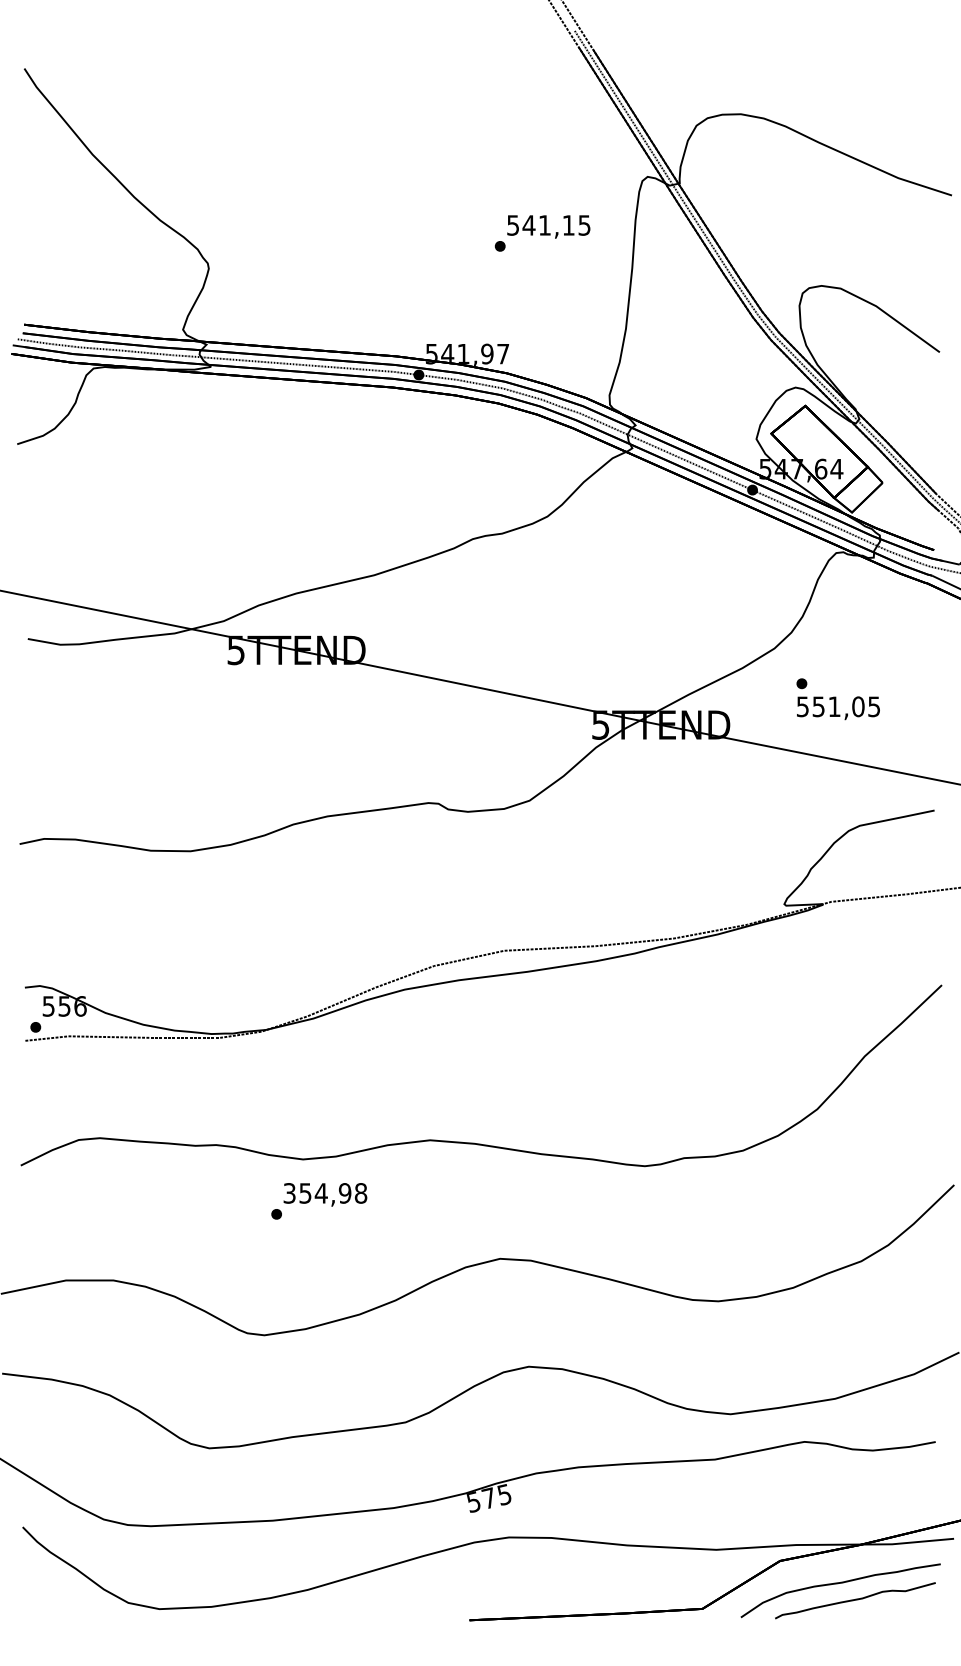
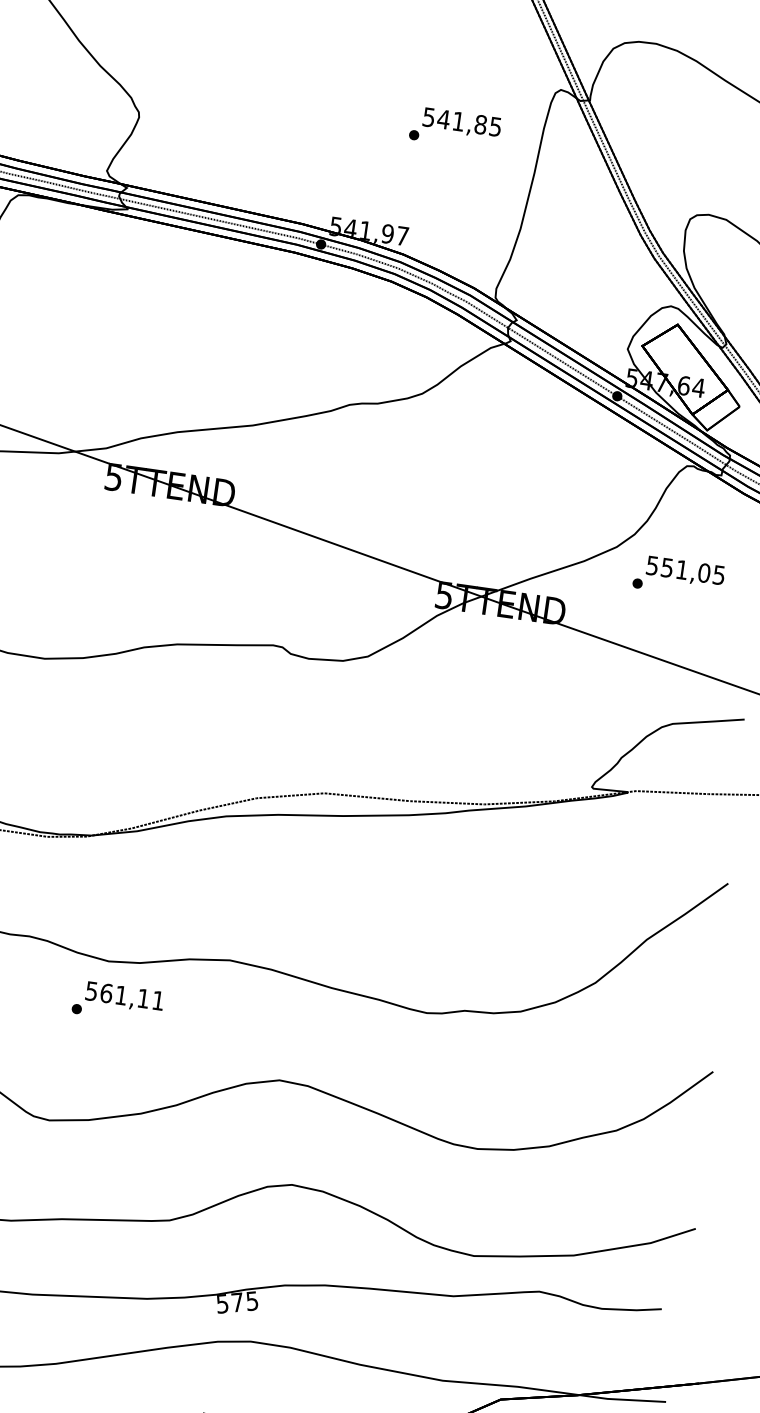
text: (568, 225) -> (480, 124), 541,15 -> 541,85
text: (838, 708) -> (685, 572), moved
text: (325, 1193) -> (125, 996), 354,98 -> 561,11

